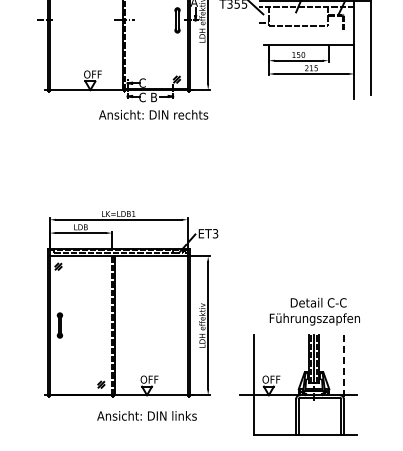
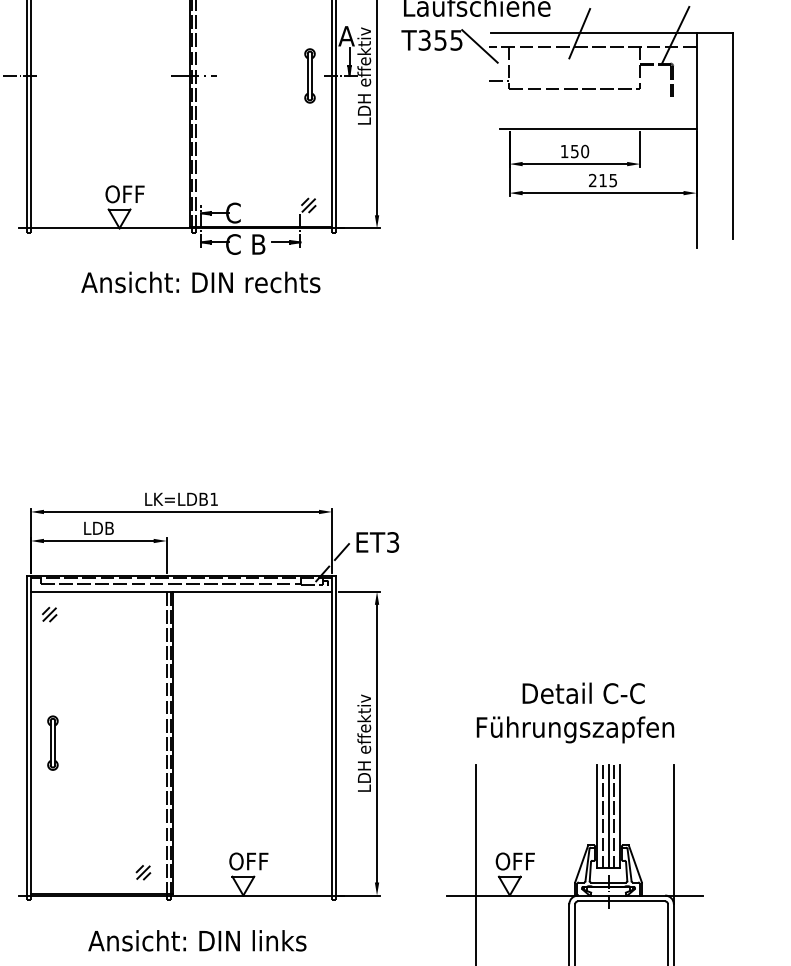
text: (153, 114) -> (200, 281), moved
text: (314, 311) -> (574, 712), moved
line: (343, 367) -> (672, 834), dashed -> solid
text: (146, 415) -> (196, 939), moved

